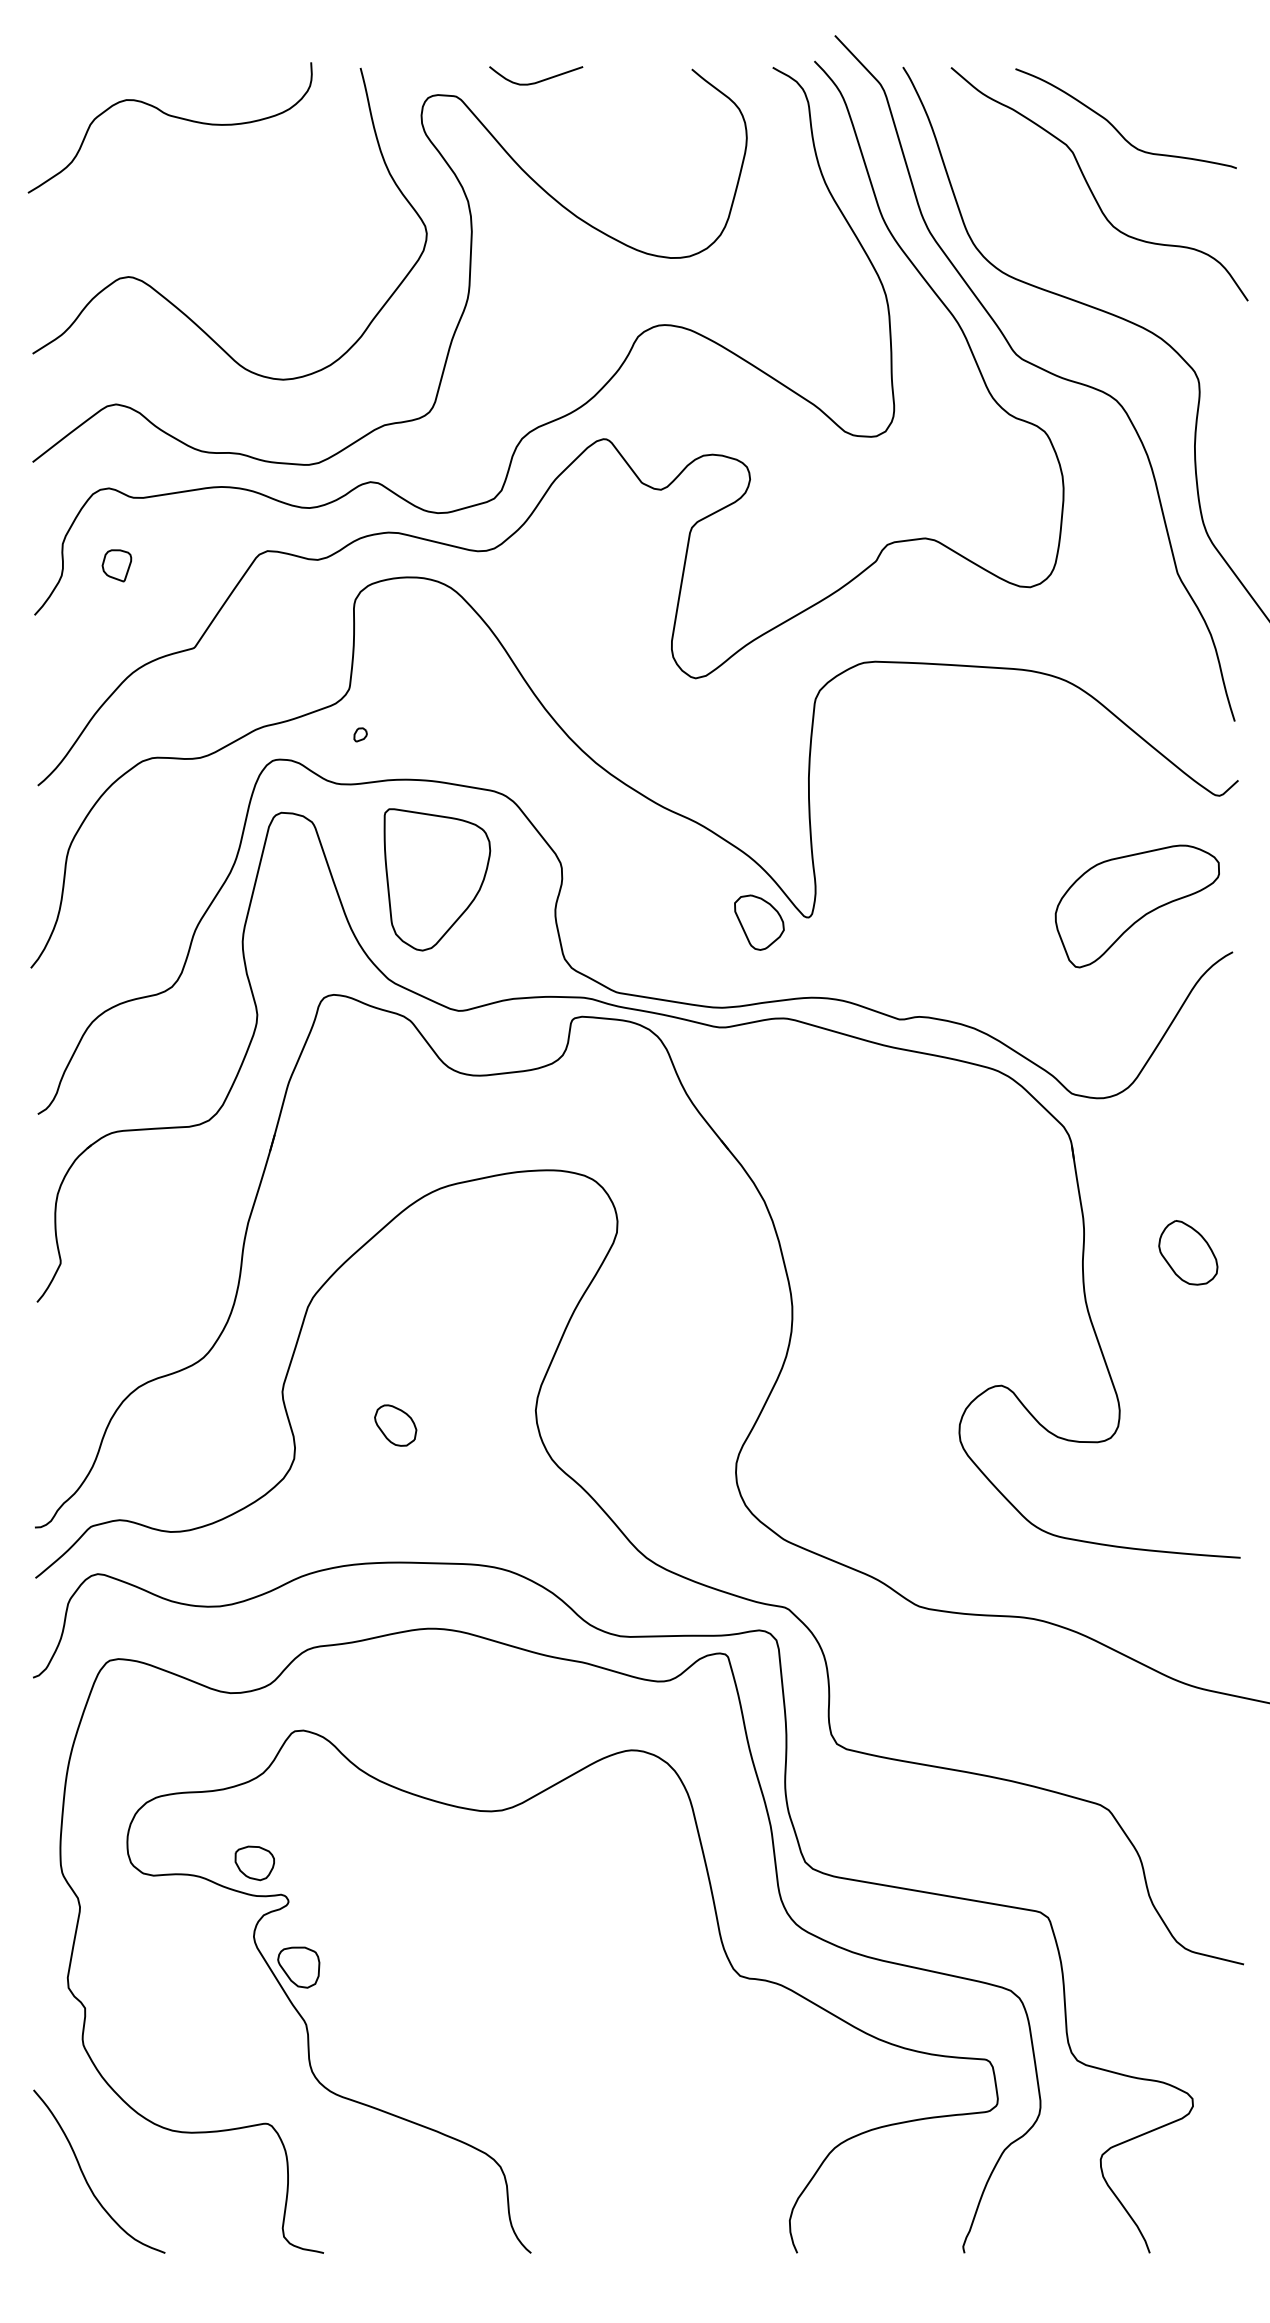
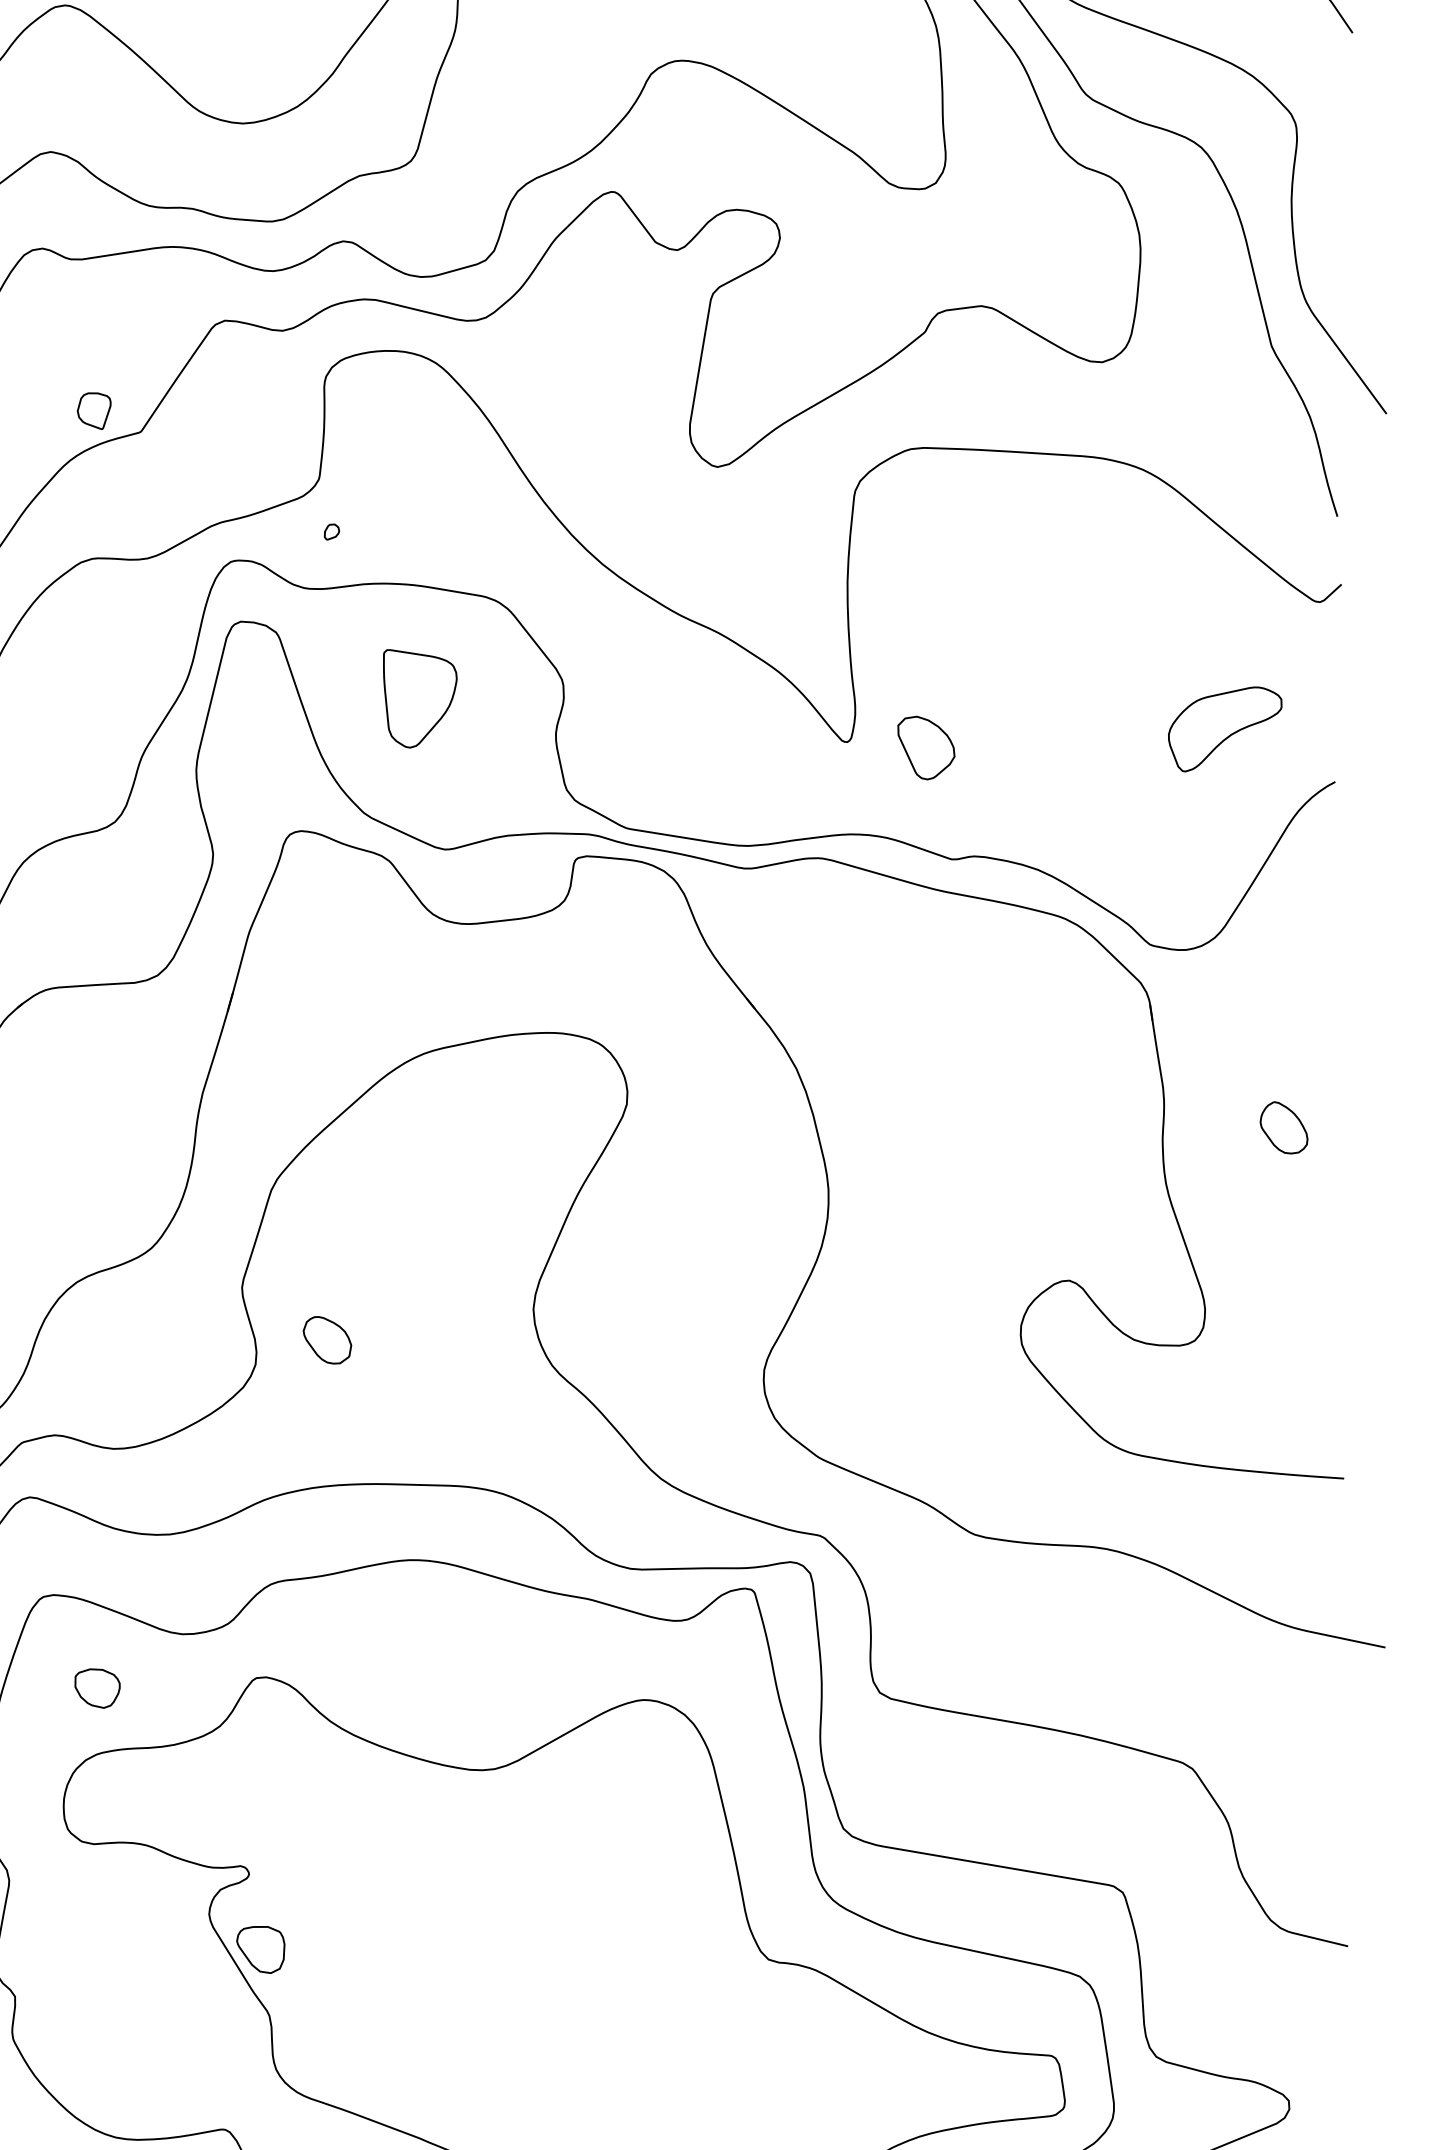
part: (116, 565) -> (93, 410), moved
part: (437, 879) -> (420, 698), size x0.6
part: (1136, 906) -> (1224, 729), size x0.6
part: (759, 922) -> (926, 747), moved
part: (1188, 1252) -> (1284, 1127), size x0.7
part: (395, 1425) -> (327, 1340), moved
part: (254, 1863) -> (97, 1688), moved

